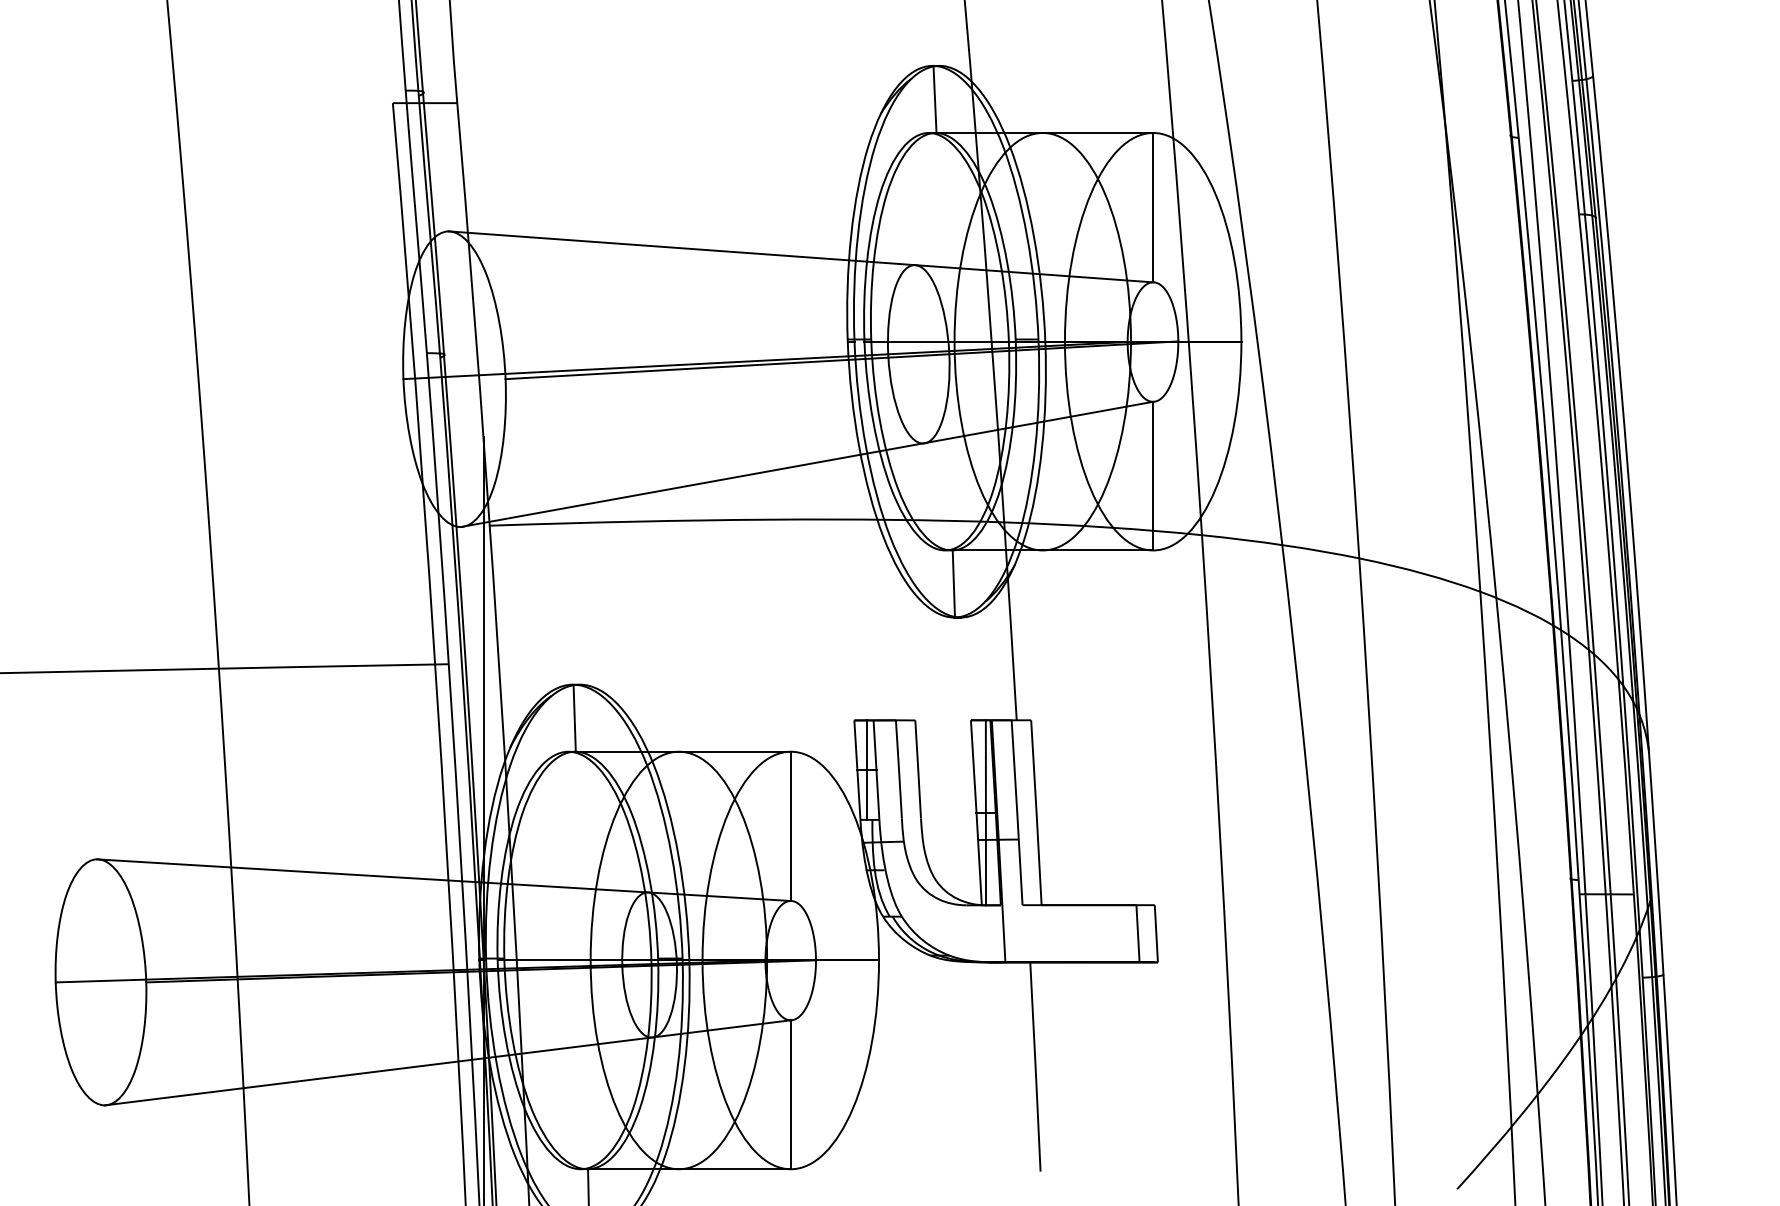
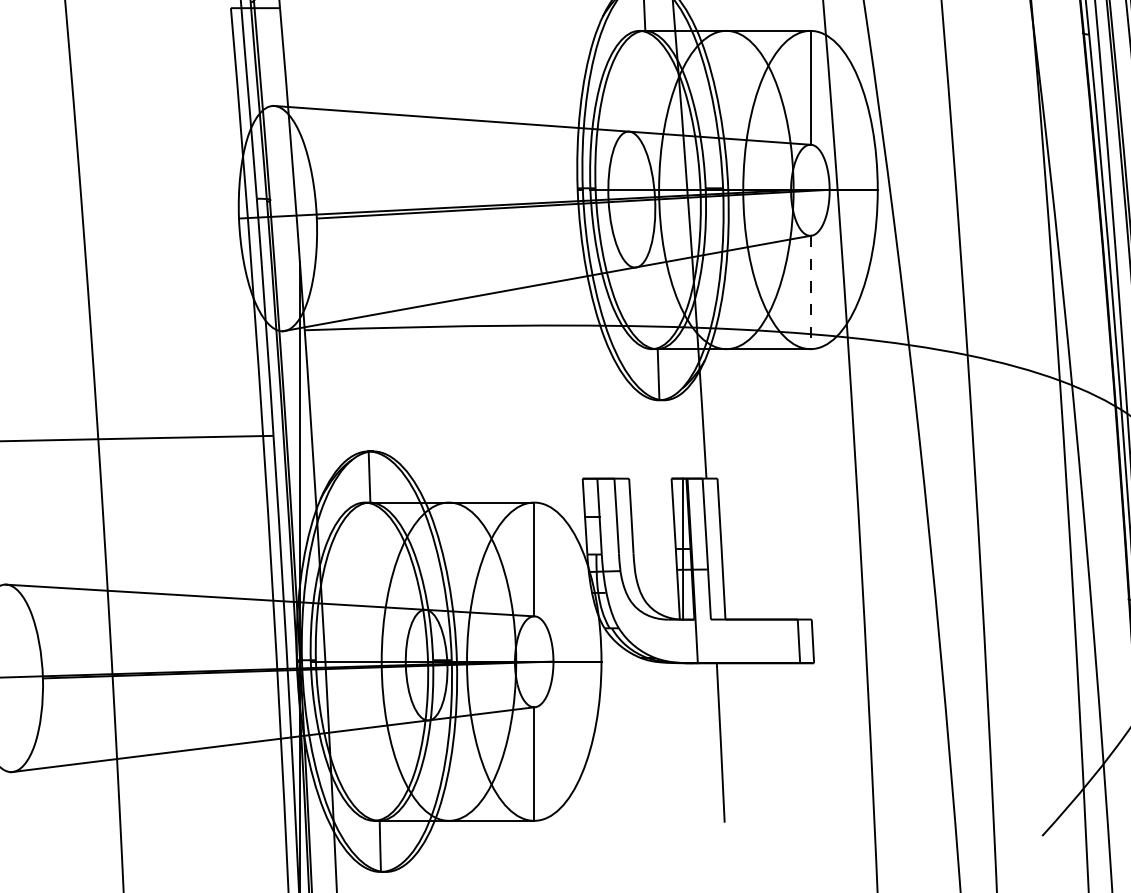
line: (1153, 476) -> (810, 292), solid -> dashed
line: (866, 769) -> (591, 516), removed

